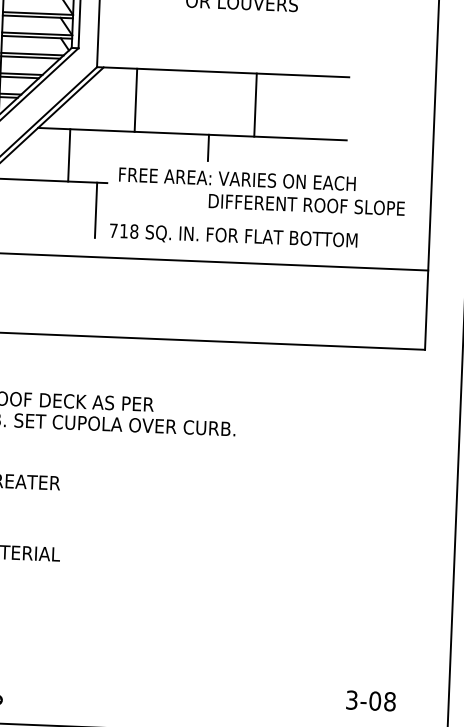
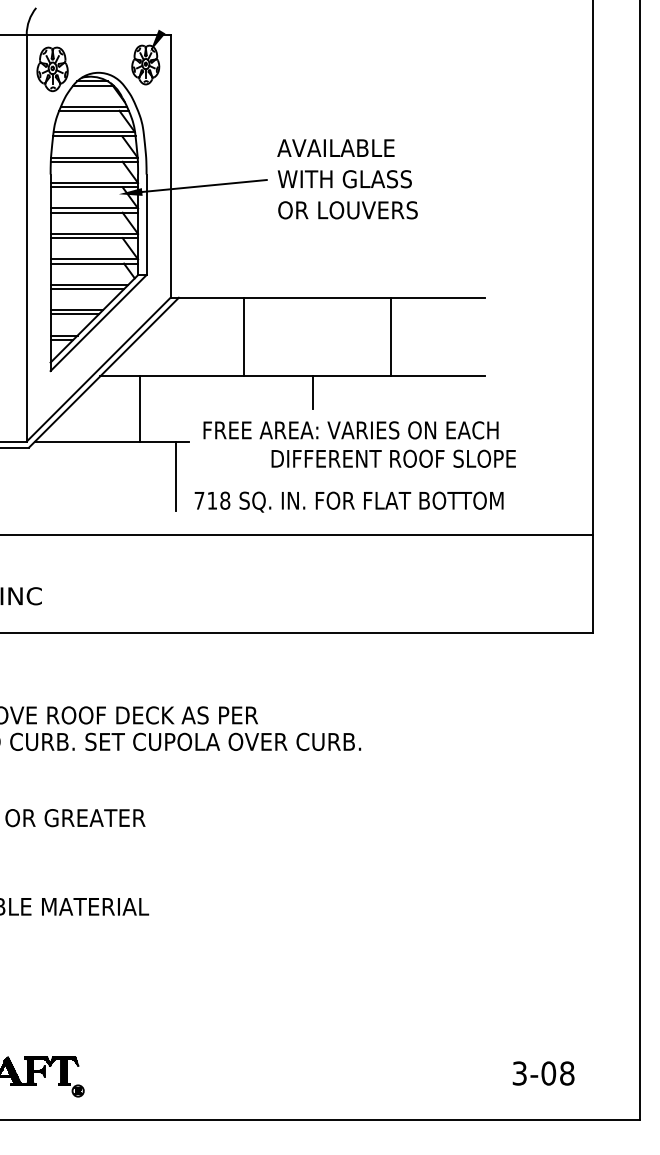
line: (135, 99) -> (243, 336), moved
line: (255, 104) -> (390, 336), moved
text: (306, 204) -> (393, 458), moved

